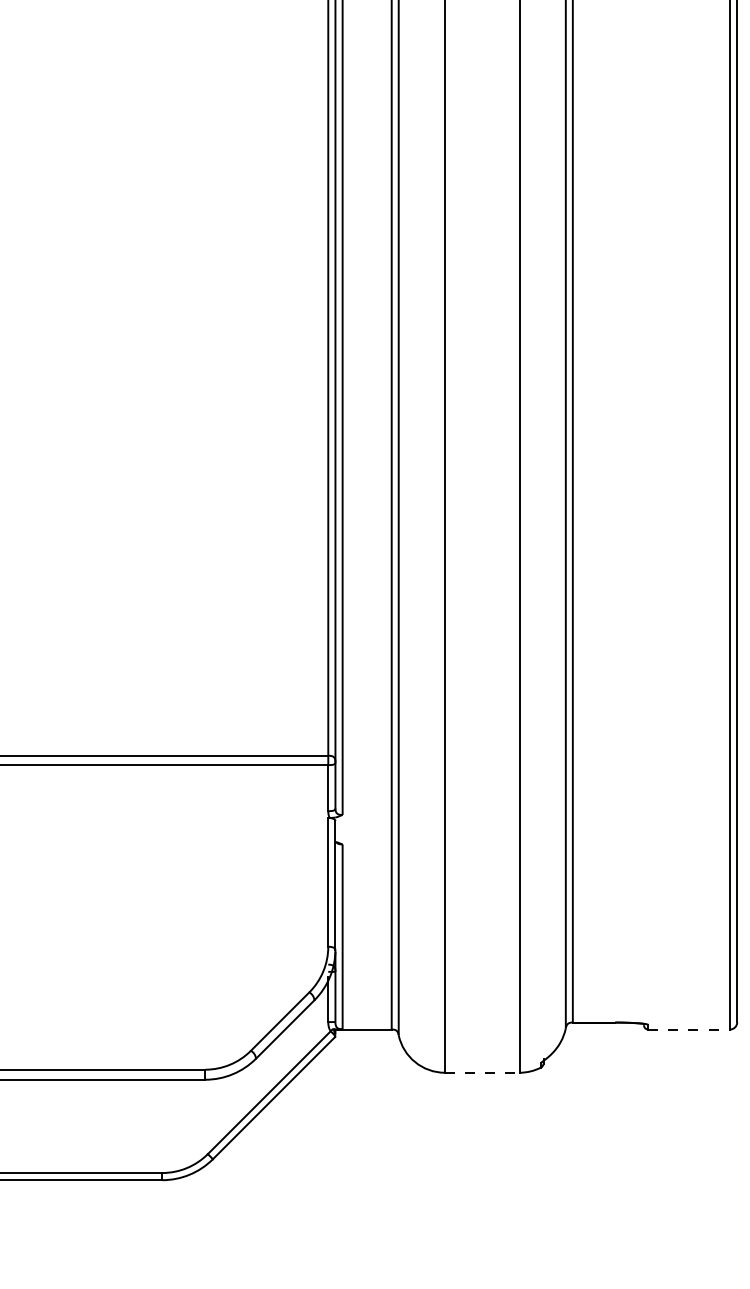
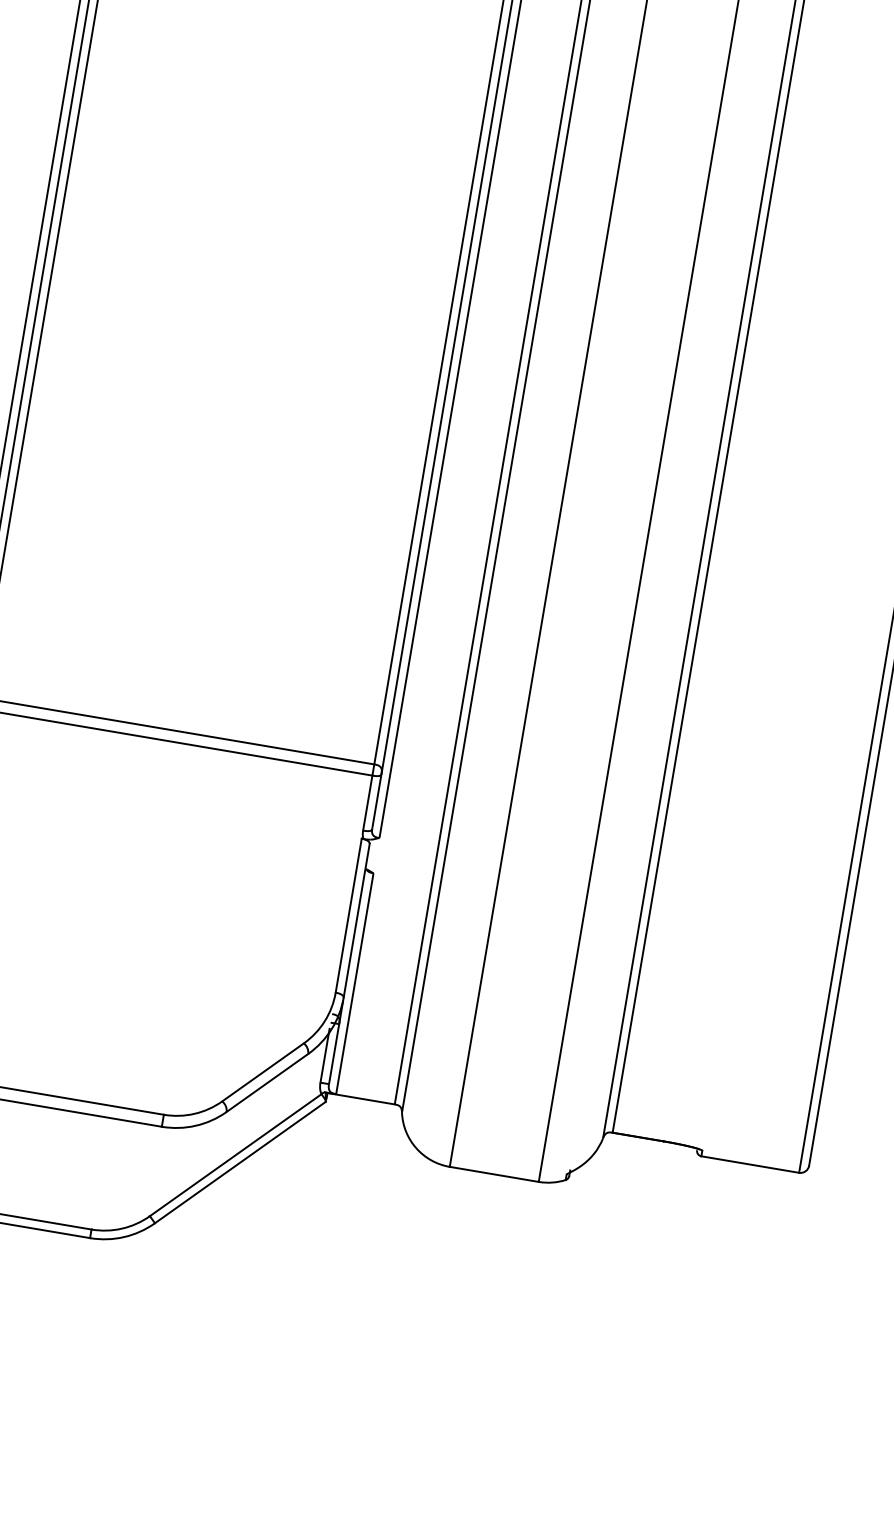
line: (689, 1029) -> (750, 1164), dashed -> solid
line: (482, 1072) -> (494, 1174), dashed -> solid

